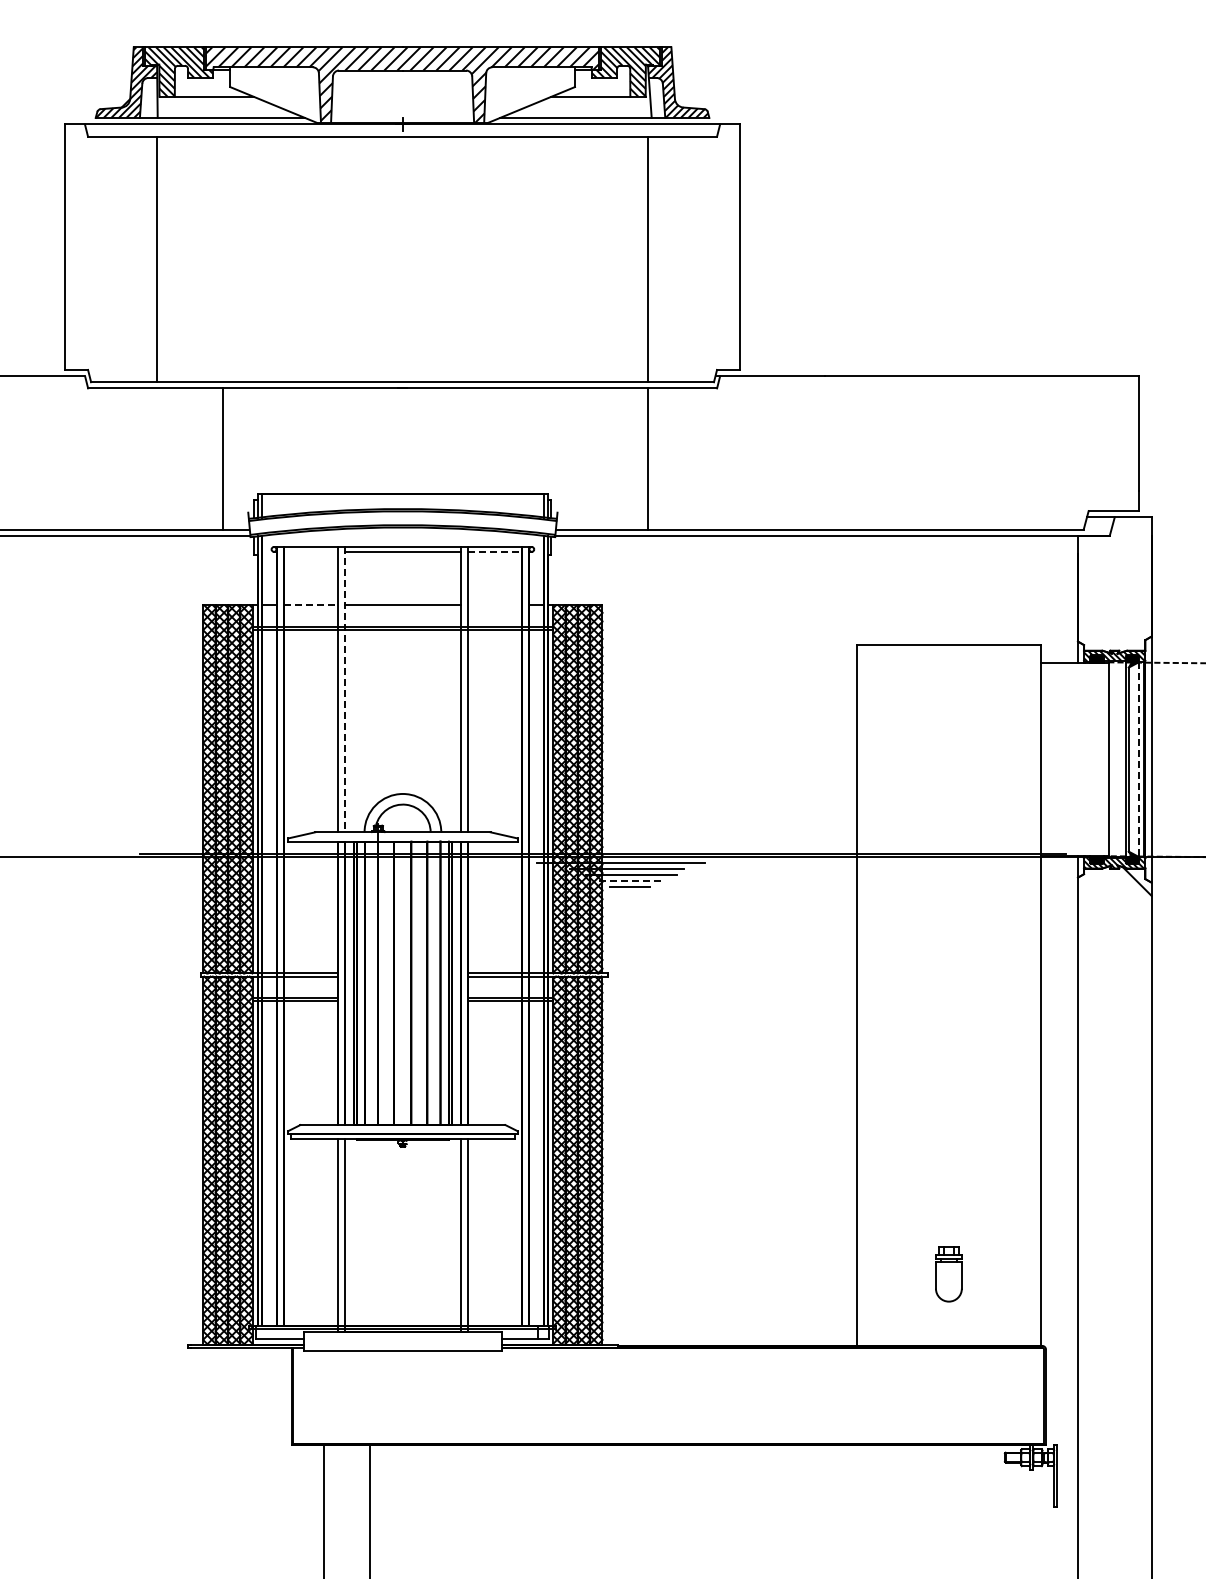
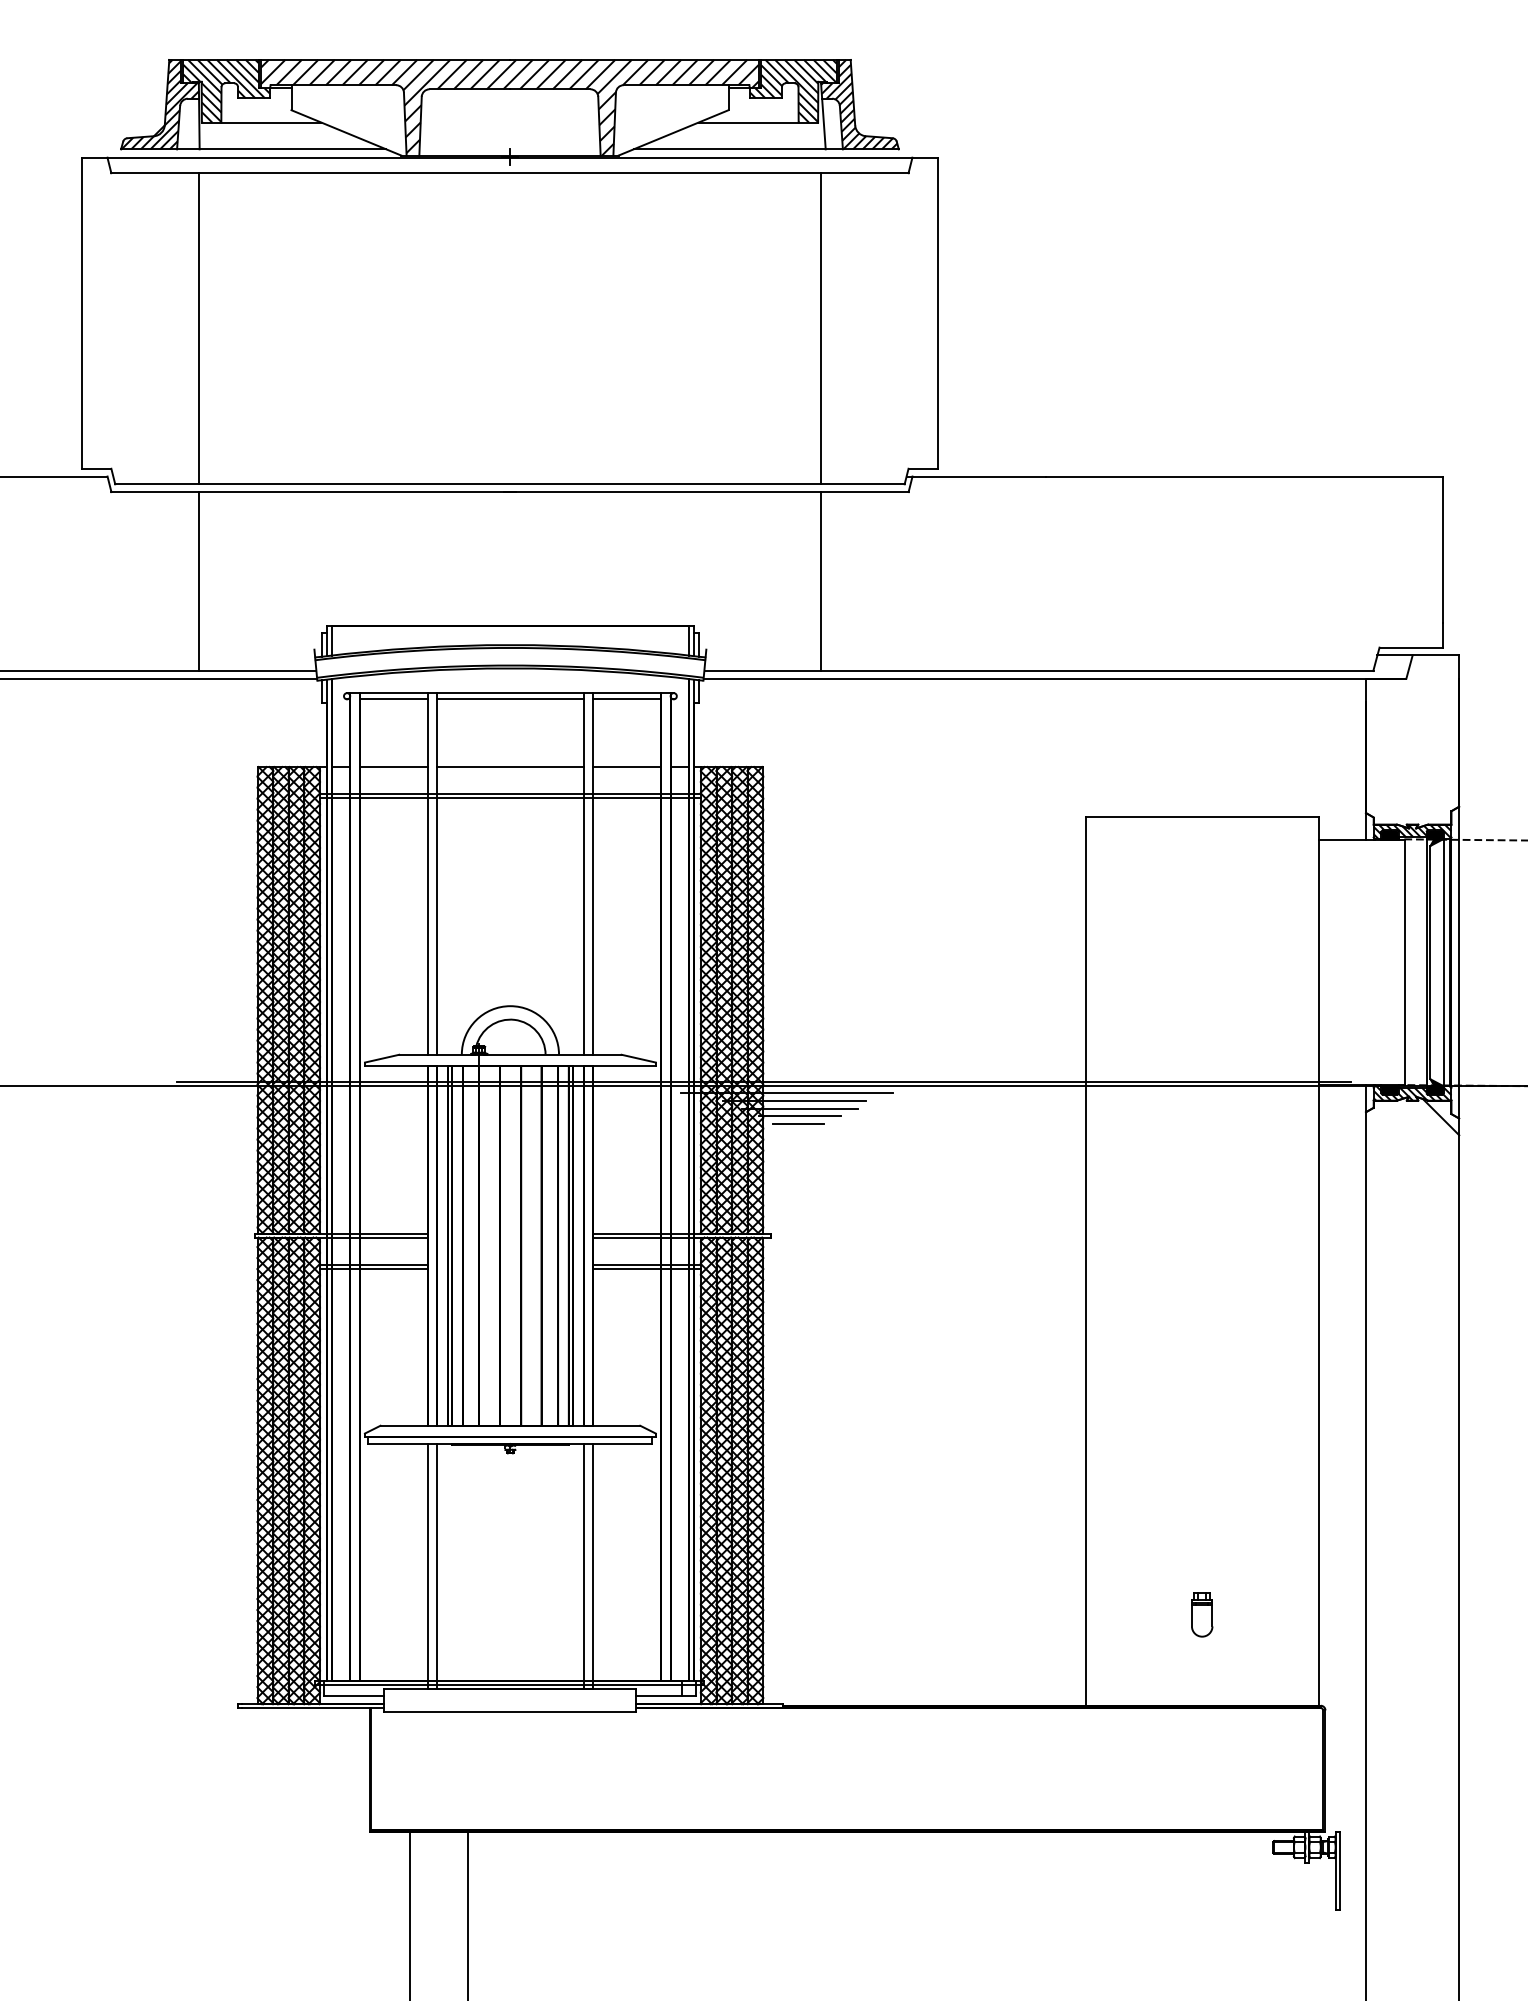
line: (223, 458) -> (199, 580), moved
line: (310, 551) -> (393, 698), added
line: (495, 551) -> (627, 698), dashed -> solid
line: (311, 605) -> (394, 767), dashed -> solid
line: (494, 605) -> (626, 767), added
line: (345, 689) -> (437, 873), dashed -> solid
line: (1139, 759) -> (1443, 962), dashed -> solid
line: (632, 881) -> (801, 1117), dashed -> solid
part: (948, 1274) -> (1201, 1615), size x0.62

